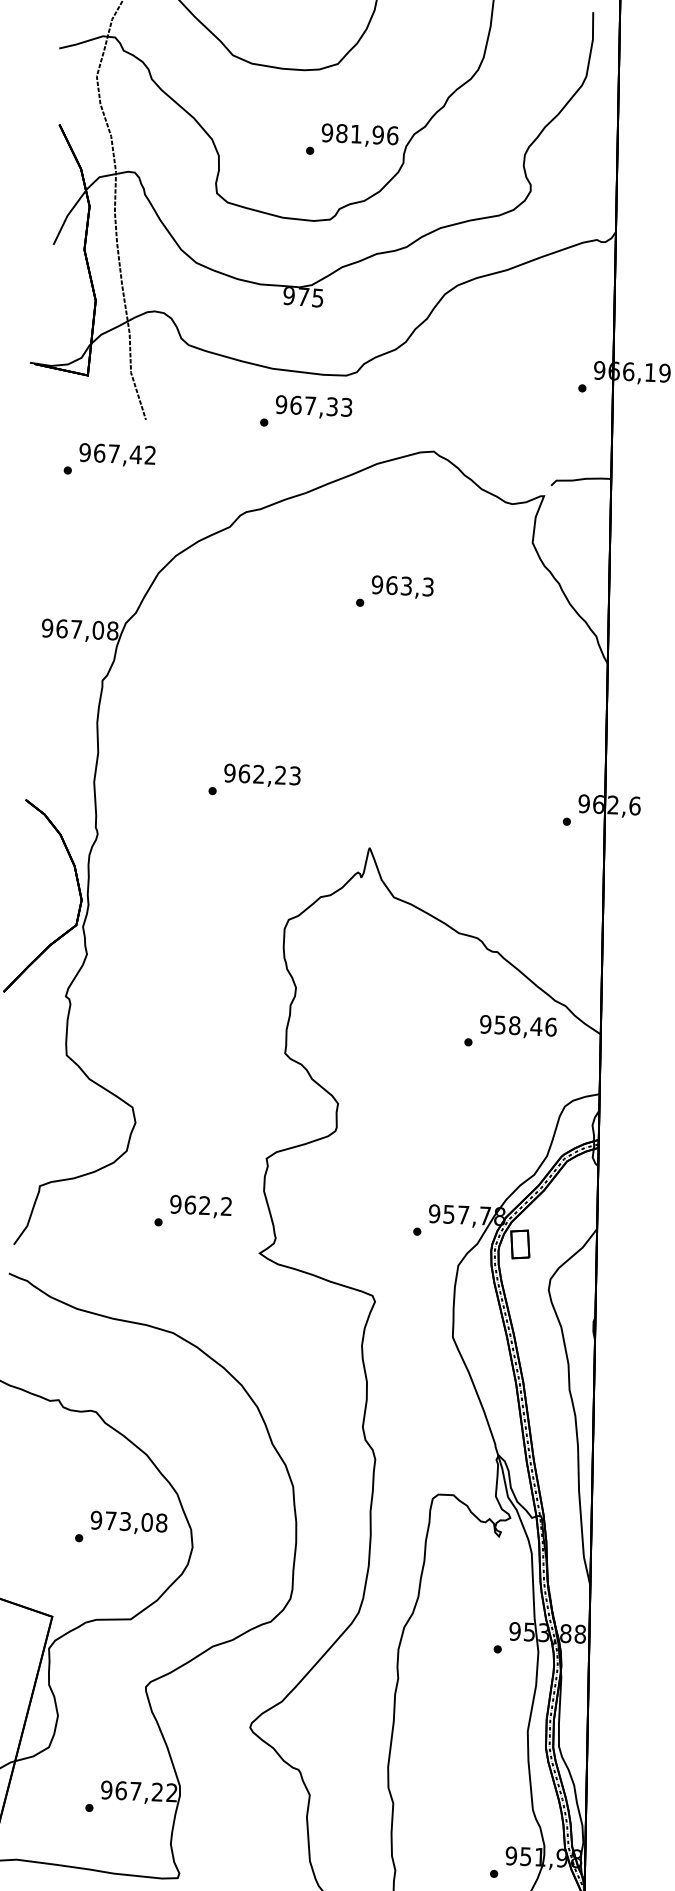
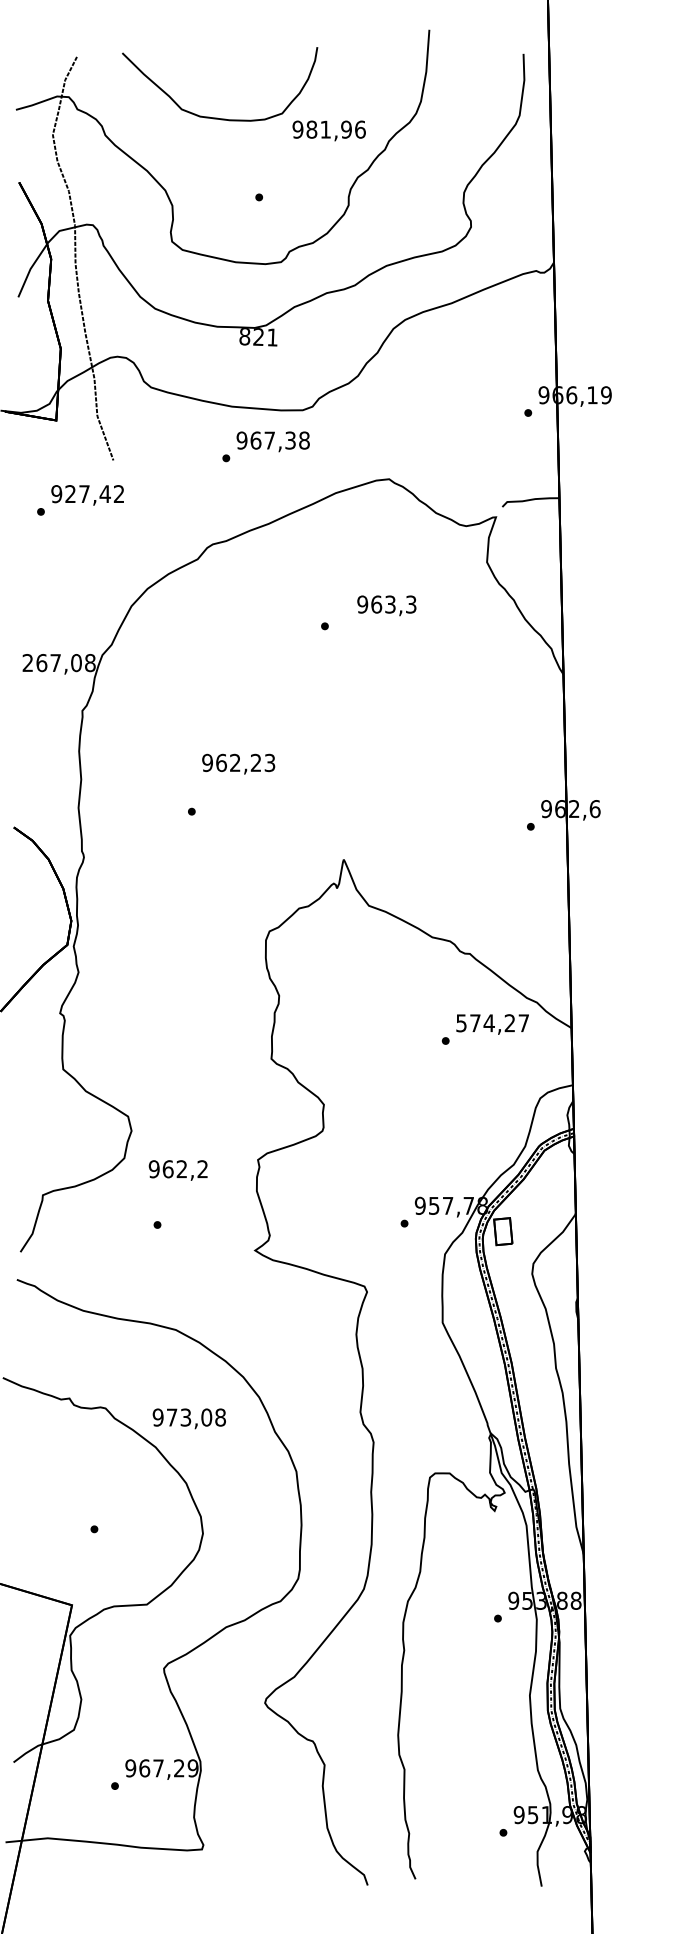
text: (359, 135) -> (328, 130), moved
text: (303, 297) -> (258, 337), 975 -> 821
text: (346, 407) -> (304, 440), 967,33 -> 967,38
text: (99, 453) -> (70, 494), 967,42 -> 927,42
text: (402, 586) -> (386, 605), moved
text: (47, 628) -> (27, 663), 967,08 -> 267,08
text: (262, 775) -> (238, 763), moved
text: (518, 1026) -> (492, 1023), 958,46 -> 574,27
text: (200, 1206) -> (177, 1170), moved
text: (128, 1522) -> (188, 1418), moved
text: (171, 1792) -> (192, 1768), 967,22 -> 967,29

